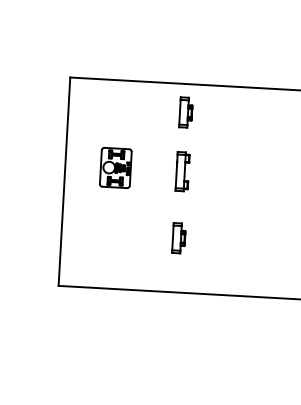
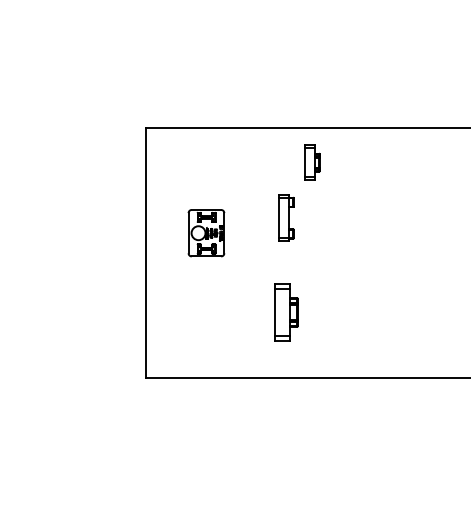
part: (186, 112) -> (312, 162), moved
part: (182, 171) -> (286, 217), moved
part: (179, 238) -> (286, 312), size x1.6

